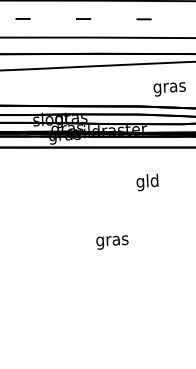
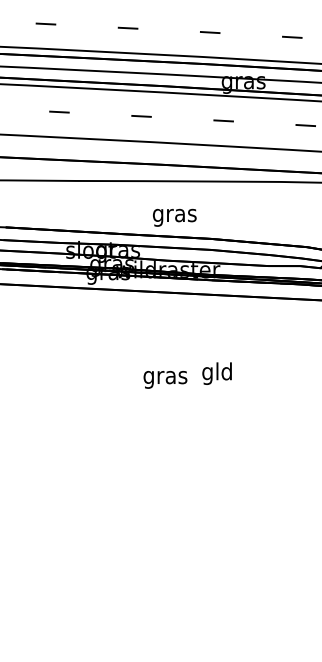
text: (169, 89) -> (174, 217), moved
text: (147, 182) -> (216, 373), moved
text: (112, 242) -> (165, 379), moved

